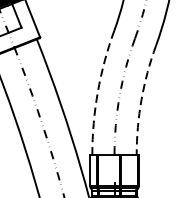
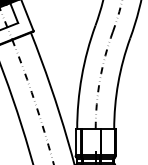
arc: (97, 91) -> (81, 76), dashed -> solid
arc: (141, 100) -> (118, 83), dashed -> solid

